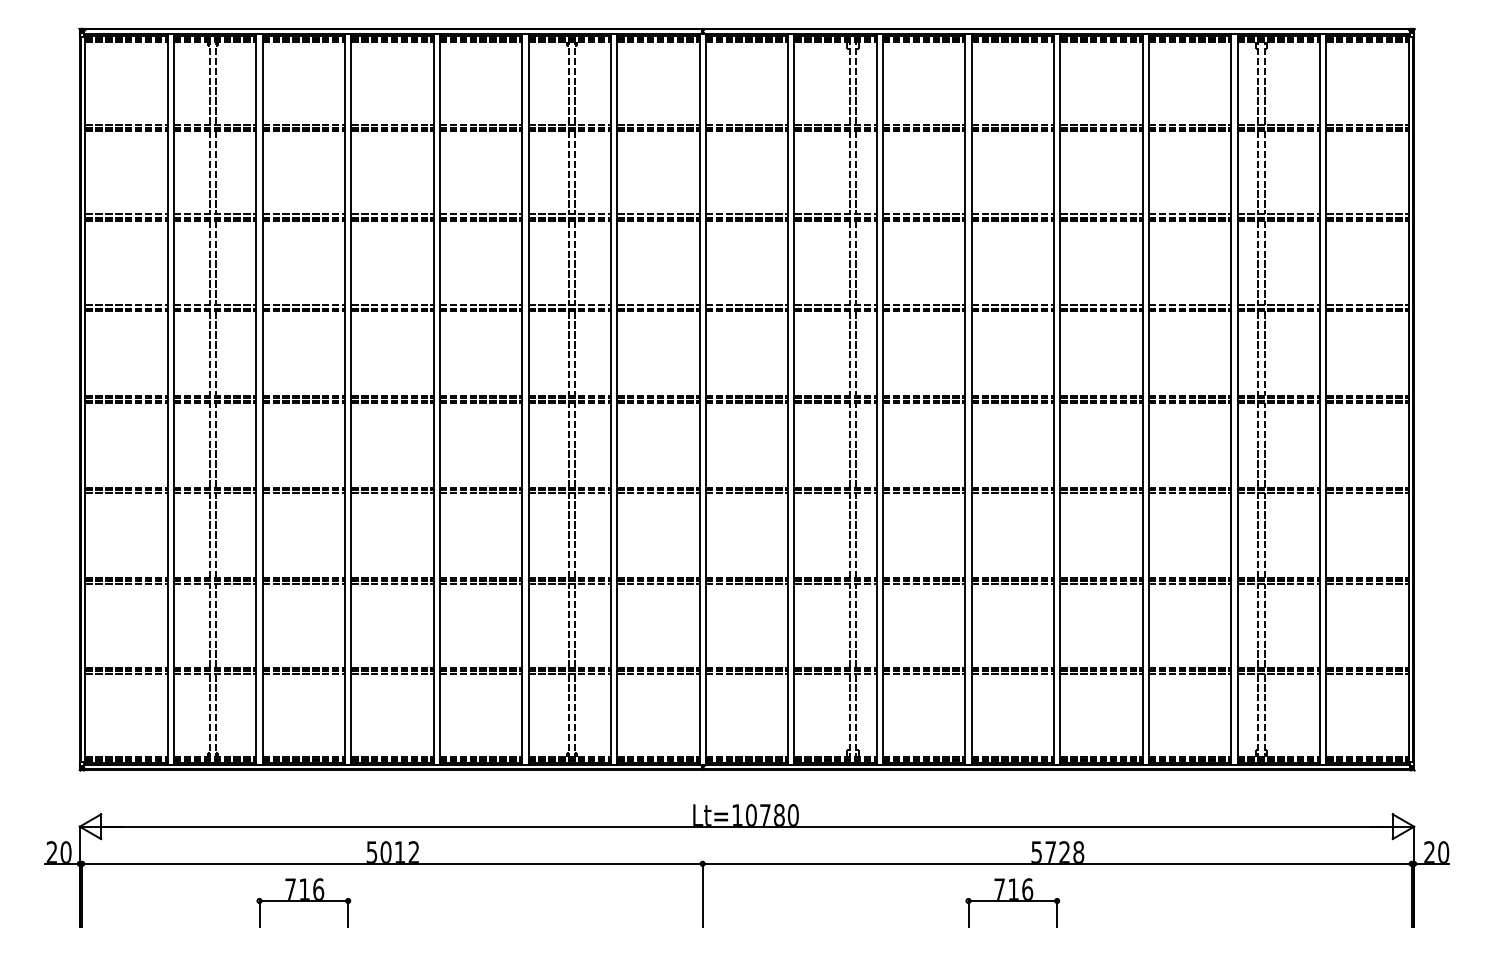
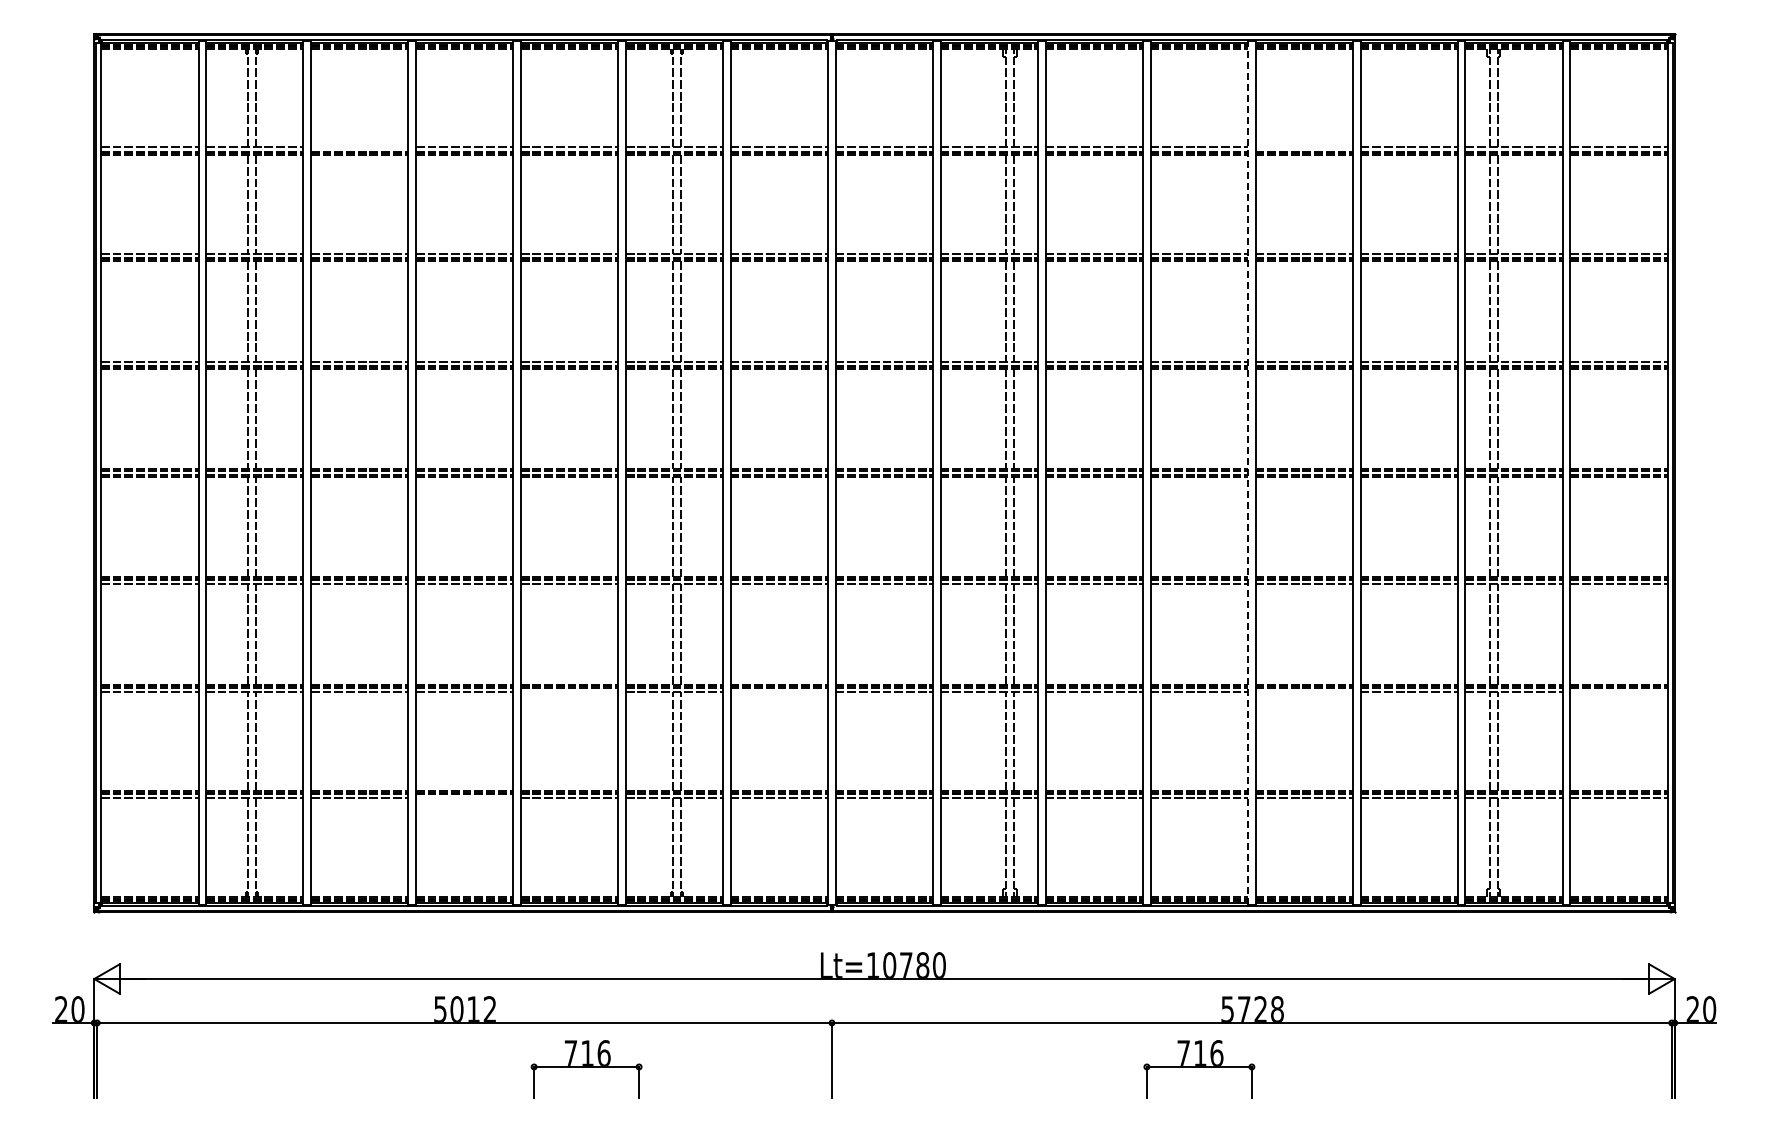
line: (303, 124) -> (359, 147), removed
line: (1101, 124) -> (1304, 147), removed
line: (1054, 399) -> (1248, 472), solid -> dashed
line: (481, 584) -> (569, 692), removed
line: (658, 584) -> (779, 692), removed
line: (1101, 584) -> (1304, 692), removed
line: (1367, 584) -> (1619, 692), removed
line: (392, 674) -> (464, 798), removed
part: (303, 903) -> (586, 1069), moved

